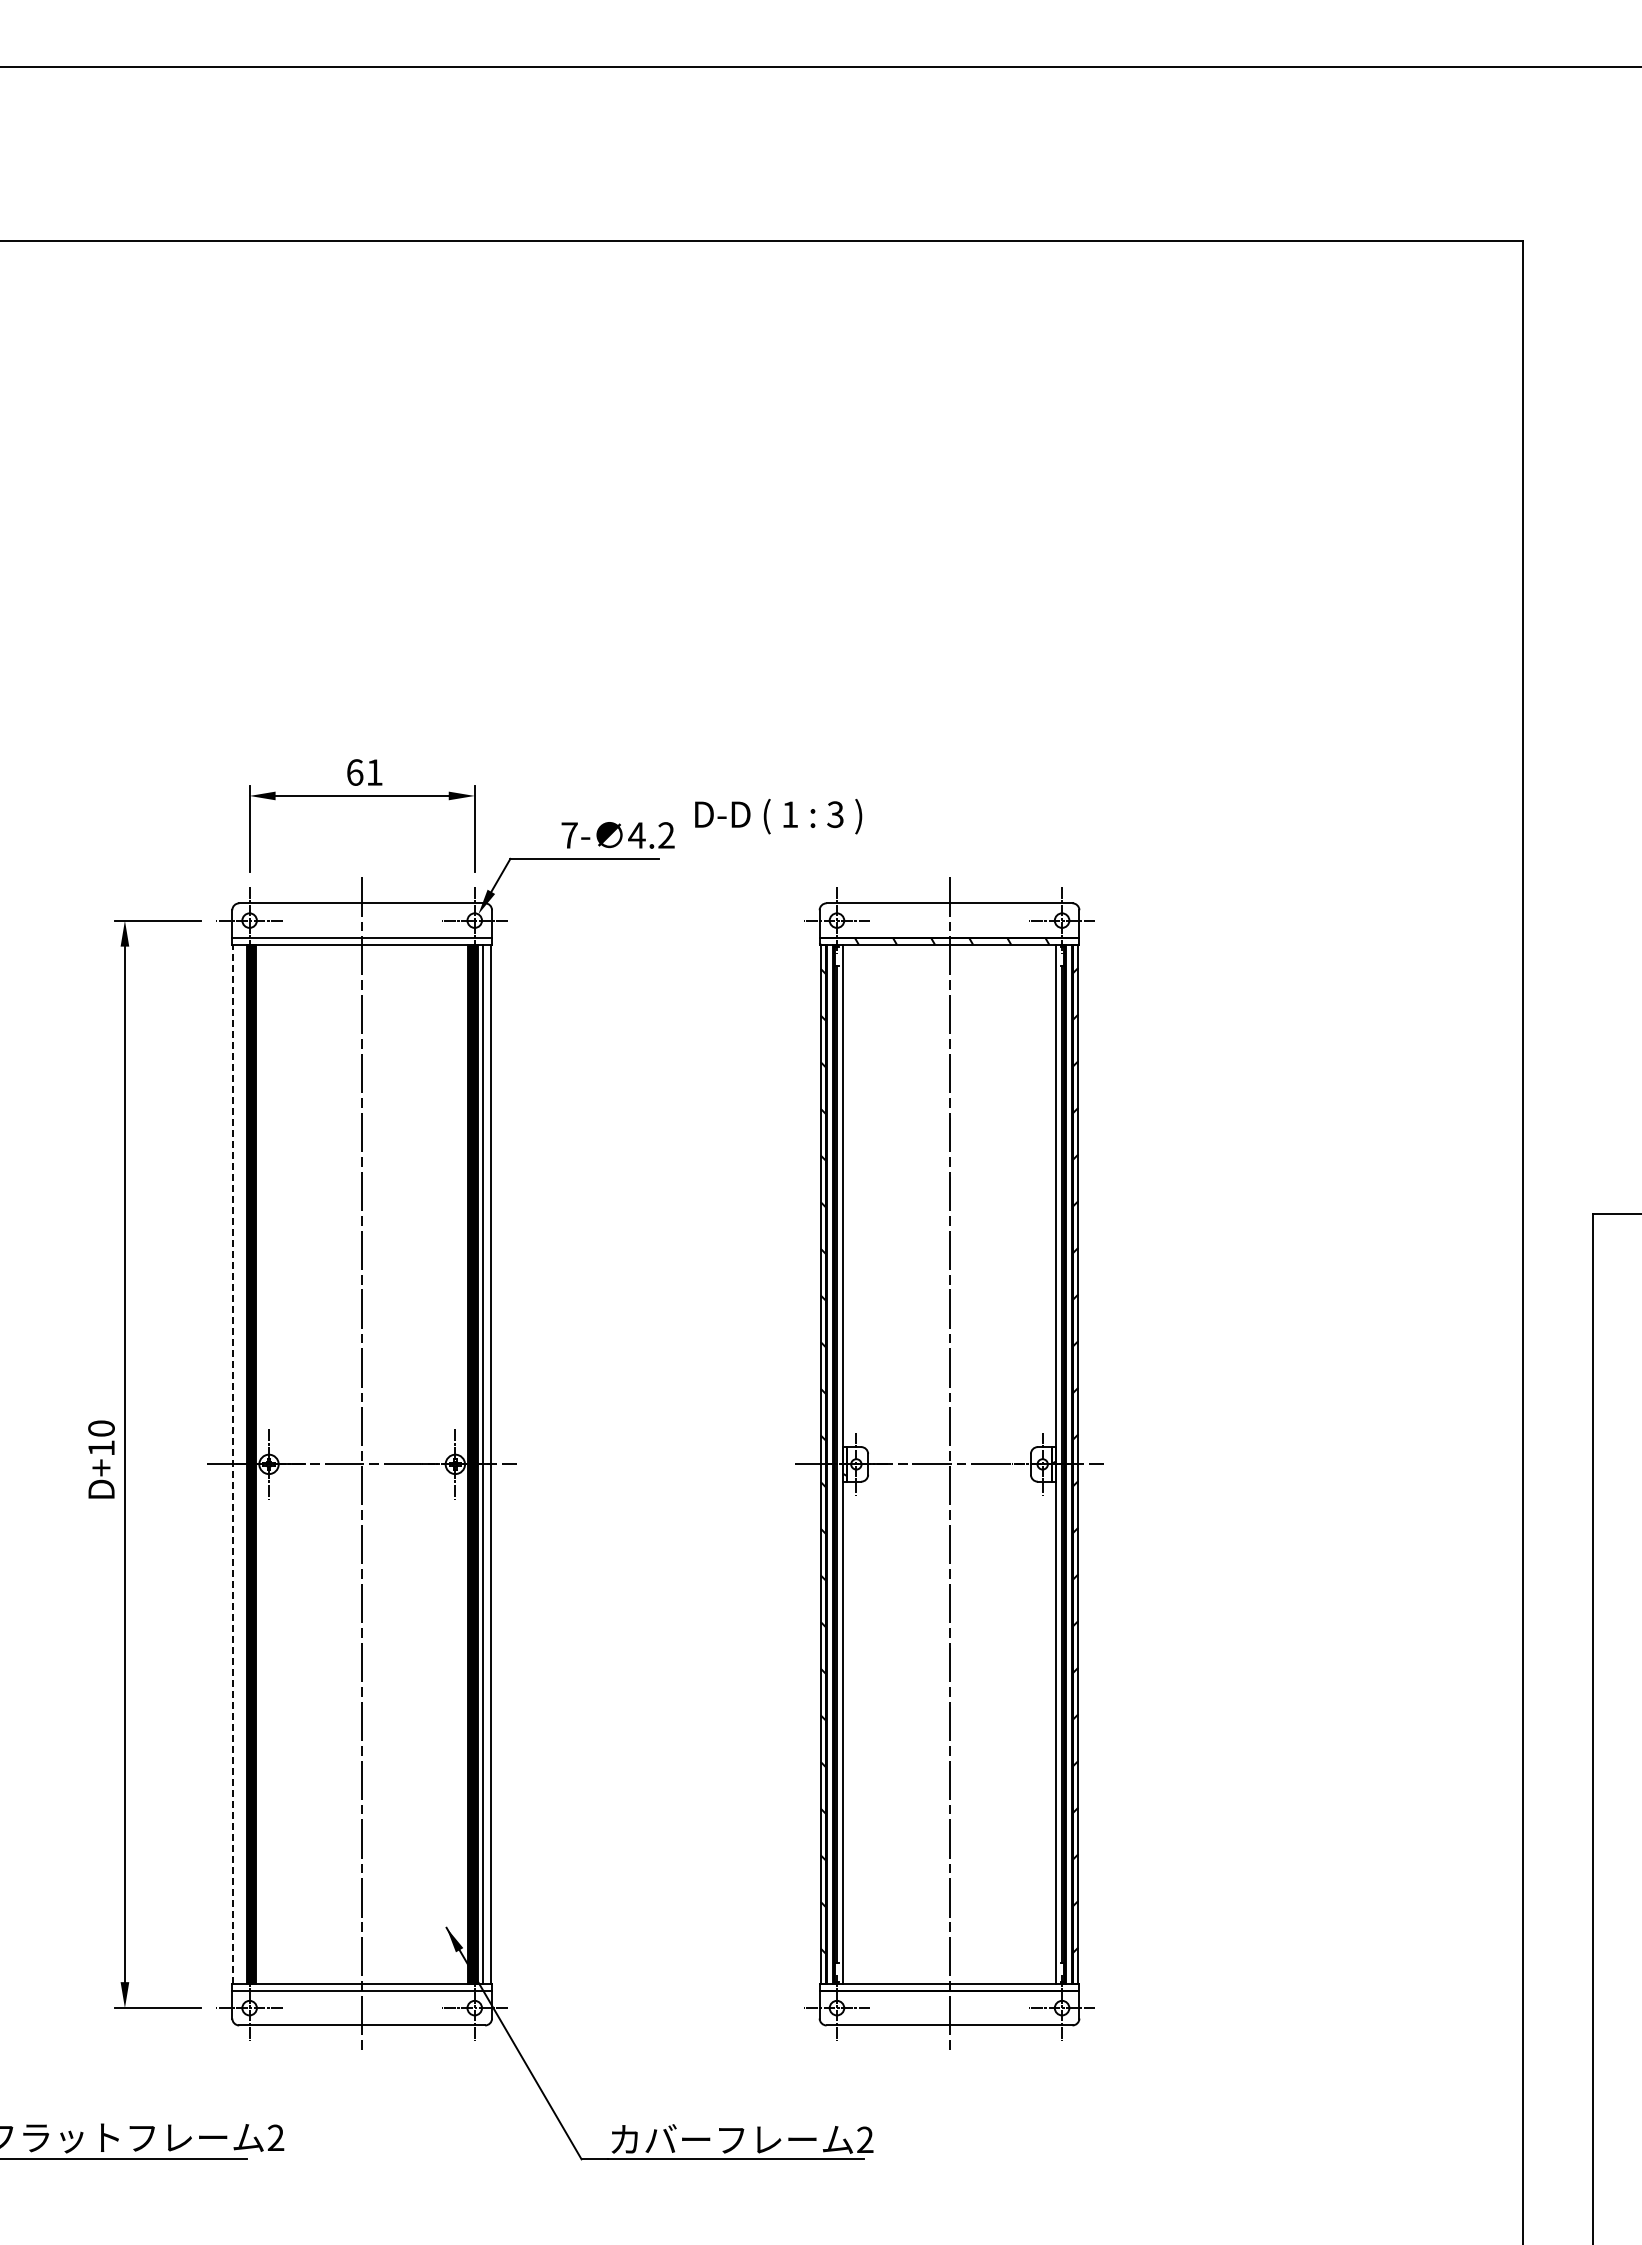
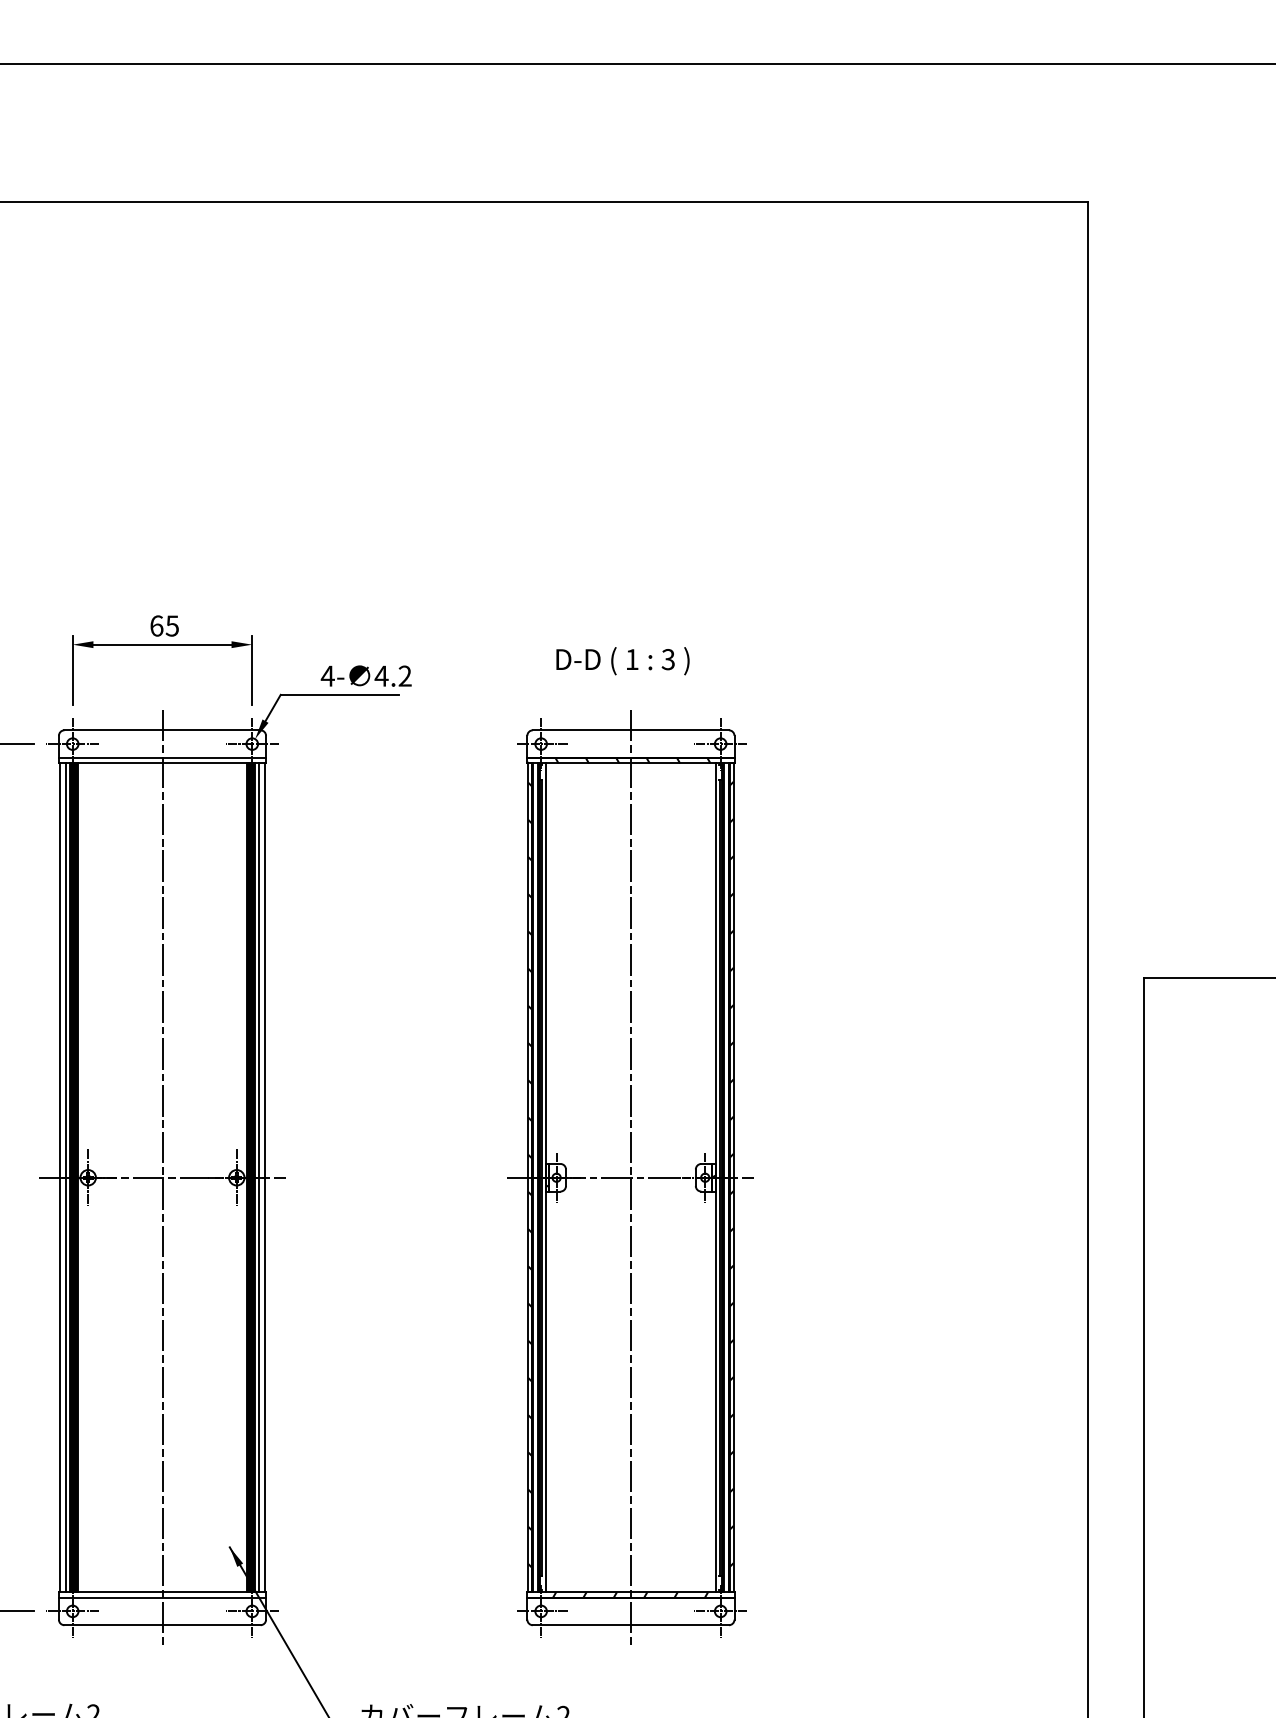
text: (374, 772) -> (172, 625), 61 -> 65
text: (778, 816) -> (622, 661), moved
text: (569, 835) -> (327, 676), 7- -> 4-
line: (240, 1463) -> (65, 1177), added
line: (233, 1464) -> (59, 1177), dashed -> solid
hatch: (948, 1986) -> (630, 1594), added

